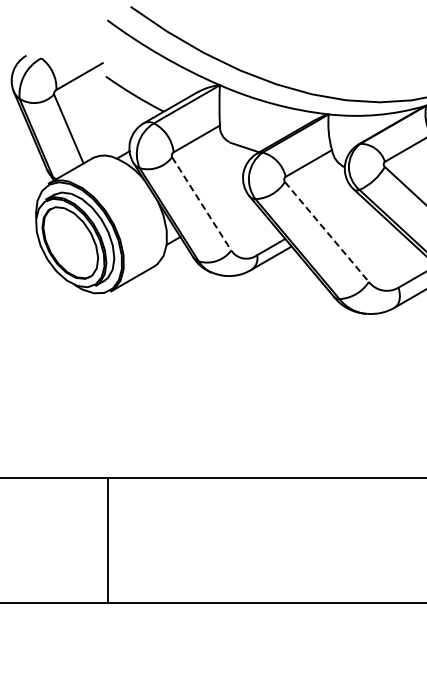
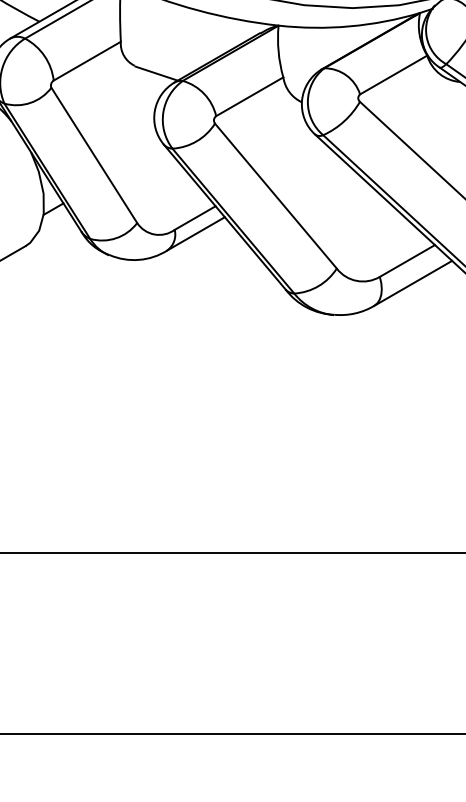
line: (201, 204) -> (94, 156), dashed -> solid
line: (327, 232) -> (276, 196), dashed -> solid

